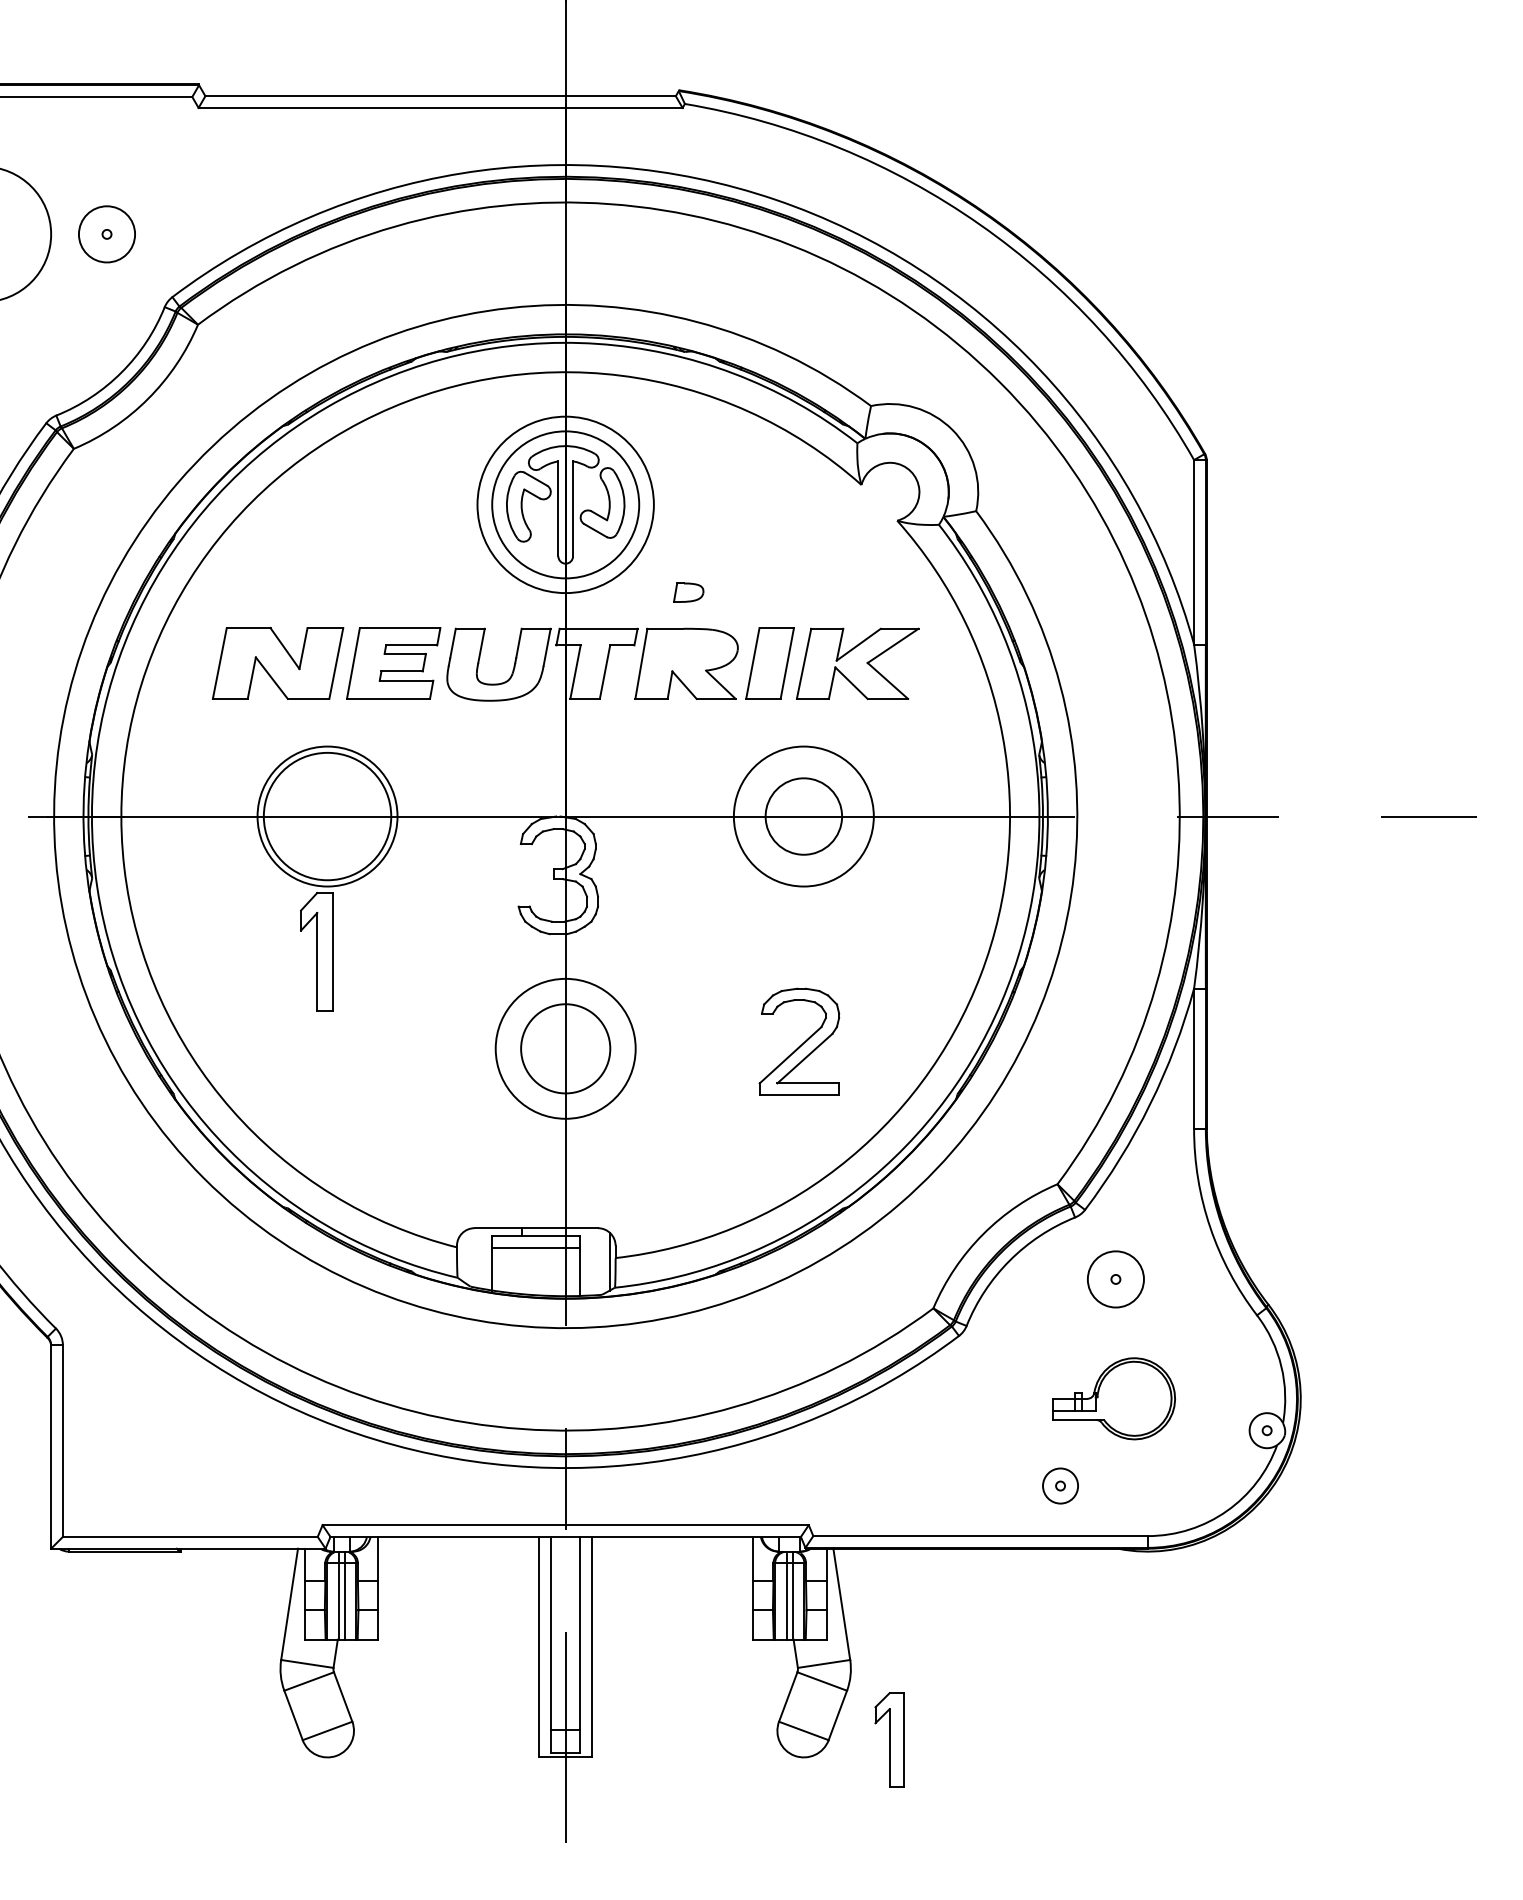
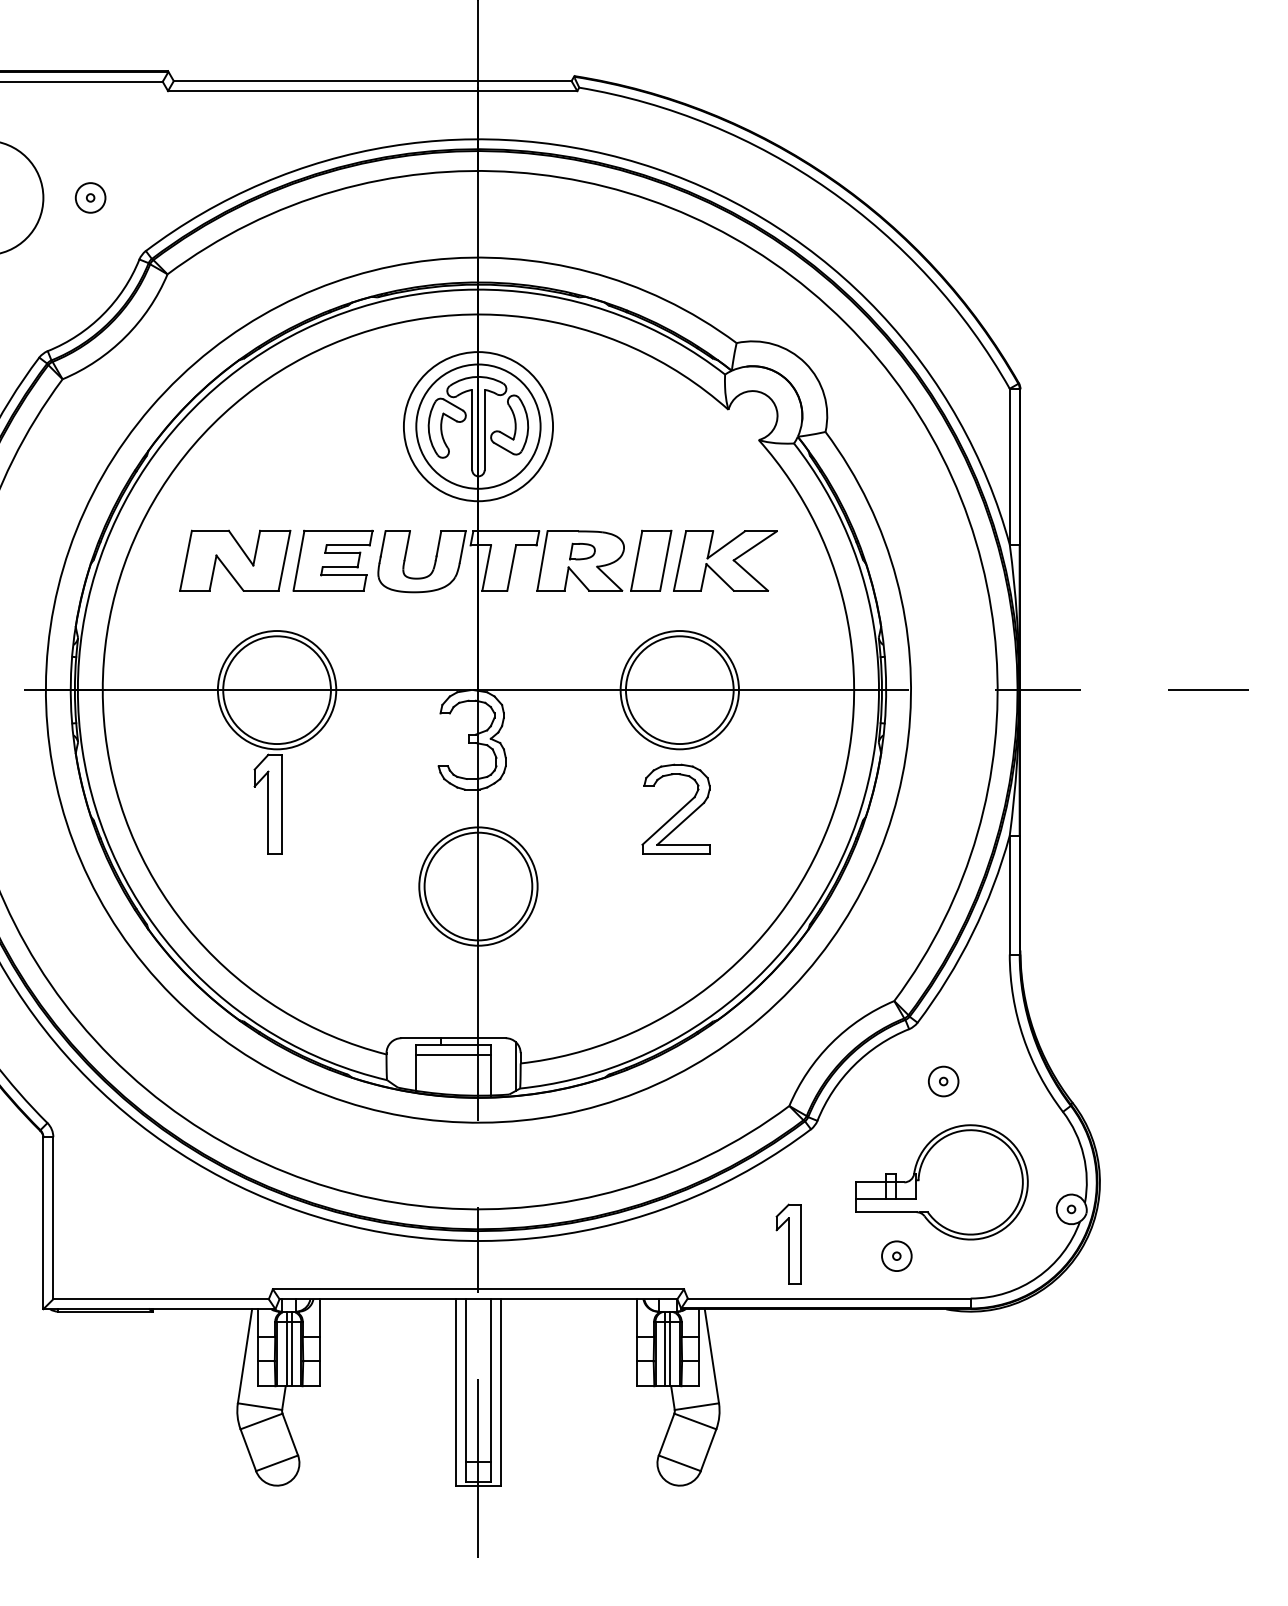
circle: (106, 233) -> (90, 197), size x0.62
part: (688, 592) -> (582, 551), moved
circle: (803, 816) -> (679, 690), size x1.67
part: (799, 1041) -> (676, 809), moved
circle: (565, 1048) -> (478, 886), size x1.43
circle: (1115, 1278) -> (943, 1080), size x0.62
part: (1114, 1398) -> (942, 1182), size x1.67
part: (889, 1739) -> (788, 1243), moved

